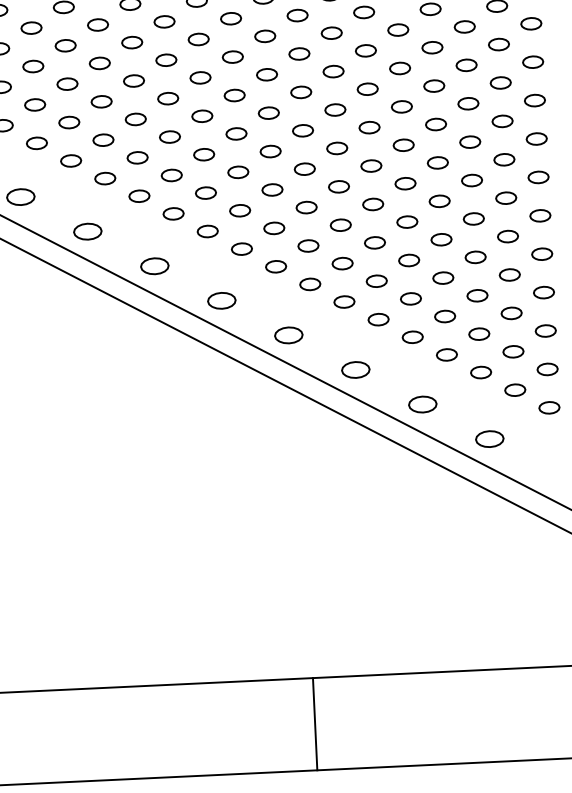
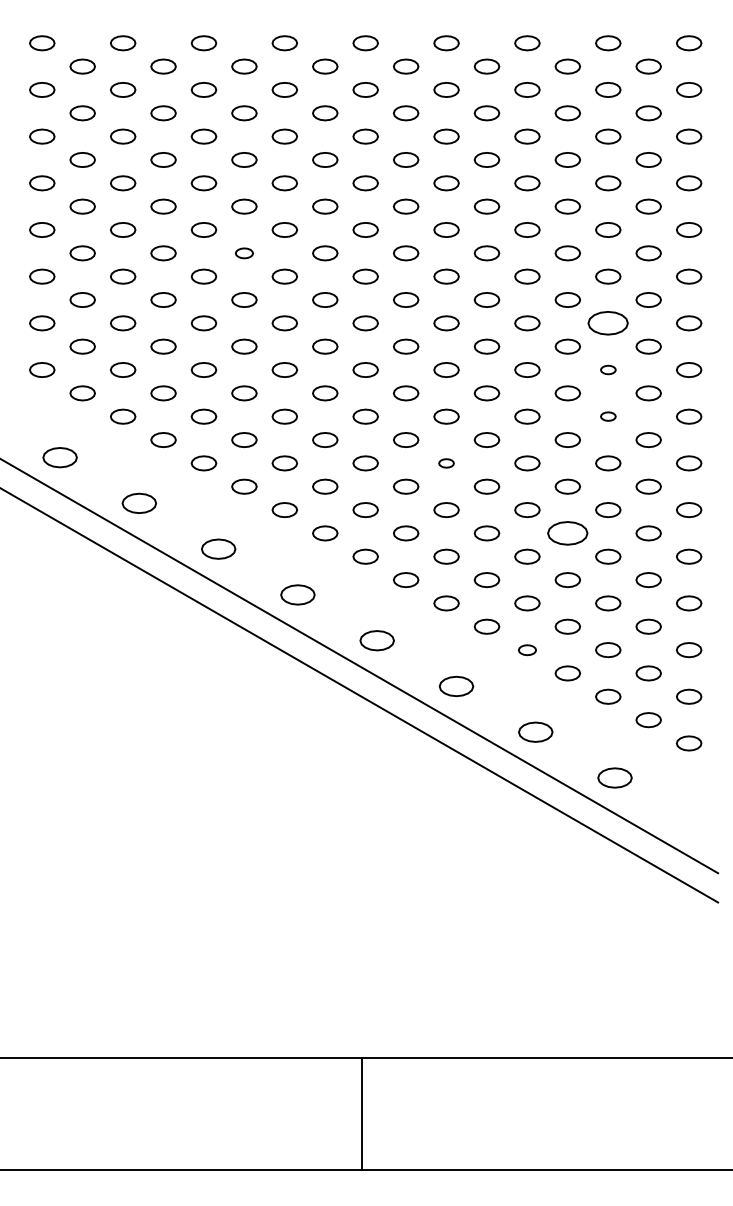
part: (164, 22) -> (244, 253), size x0.7
part: (466, 65) -> (608, 323), size x1.6
part: (468, 103) -> (608, 369), size x0.6
part: (470, 141) -> (608, 416), size x0.6
part: (338, 186) -> (446, 463), size x0.6
part: (441, 239) -> (567, 533), size x1.6
part: (412, 337) -> (527, 650), size x0.7
line: (314, 724) -> (361, 1113), moved

